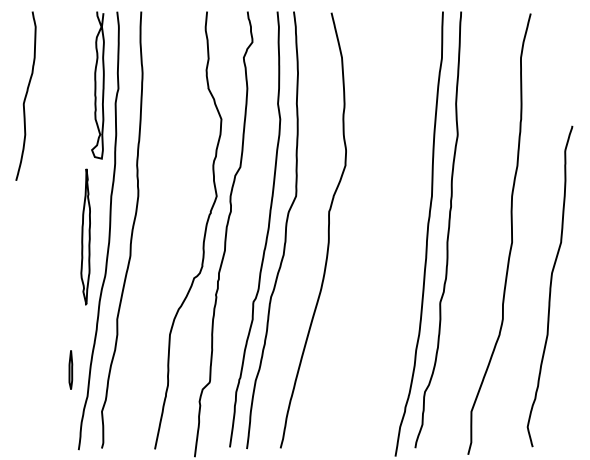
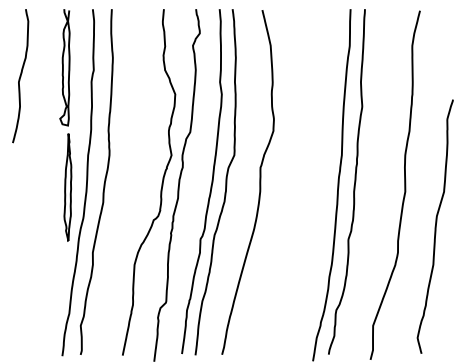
curve: (96, 85) -> (63, 67), moved
part: (70, 369) -> (55, 292), removed

